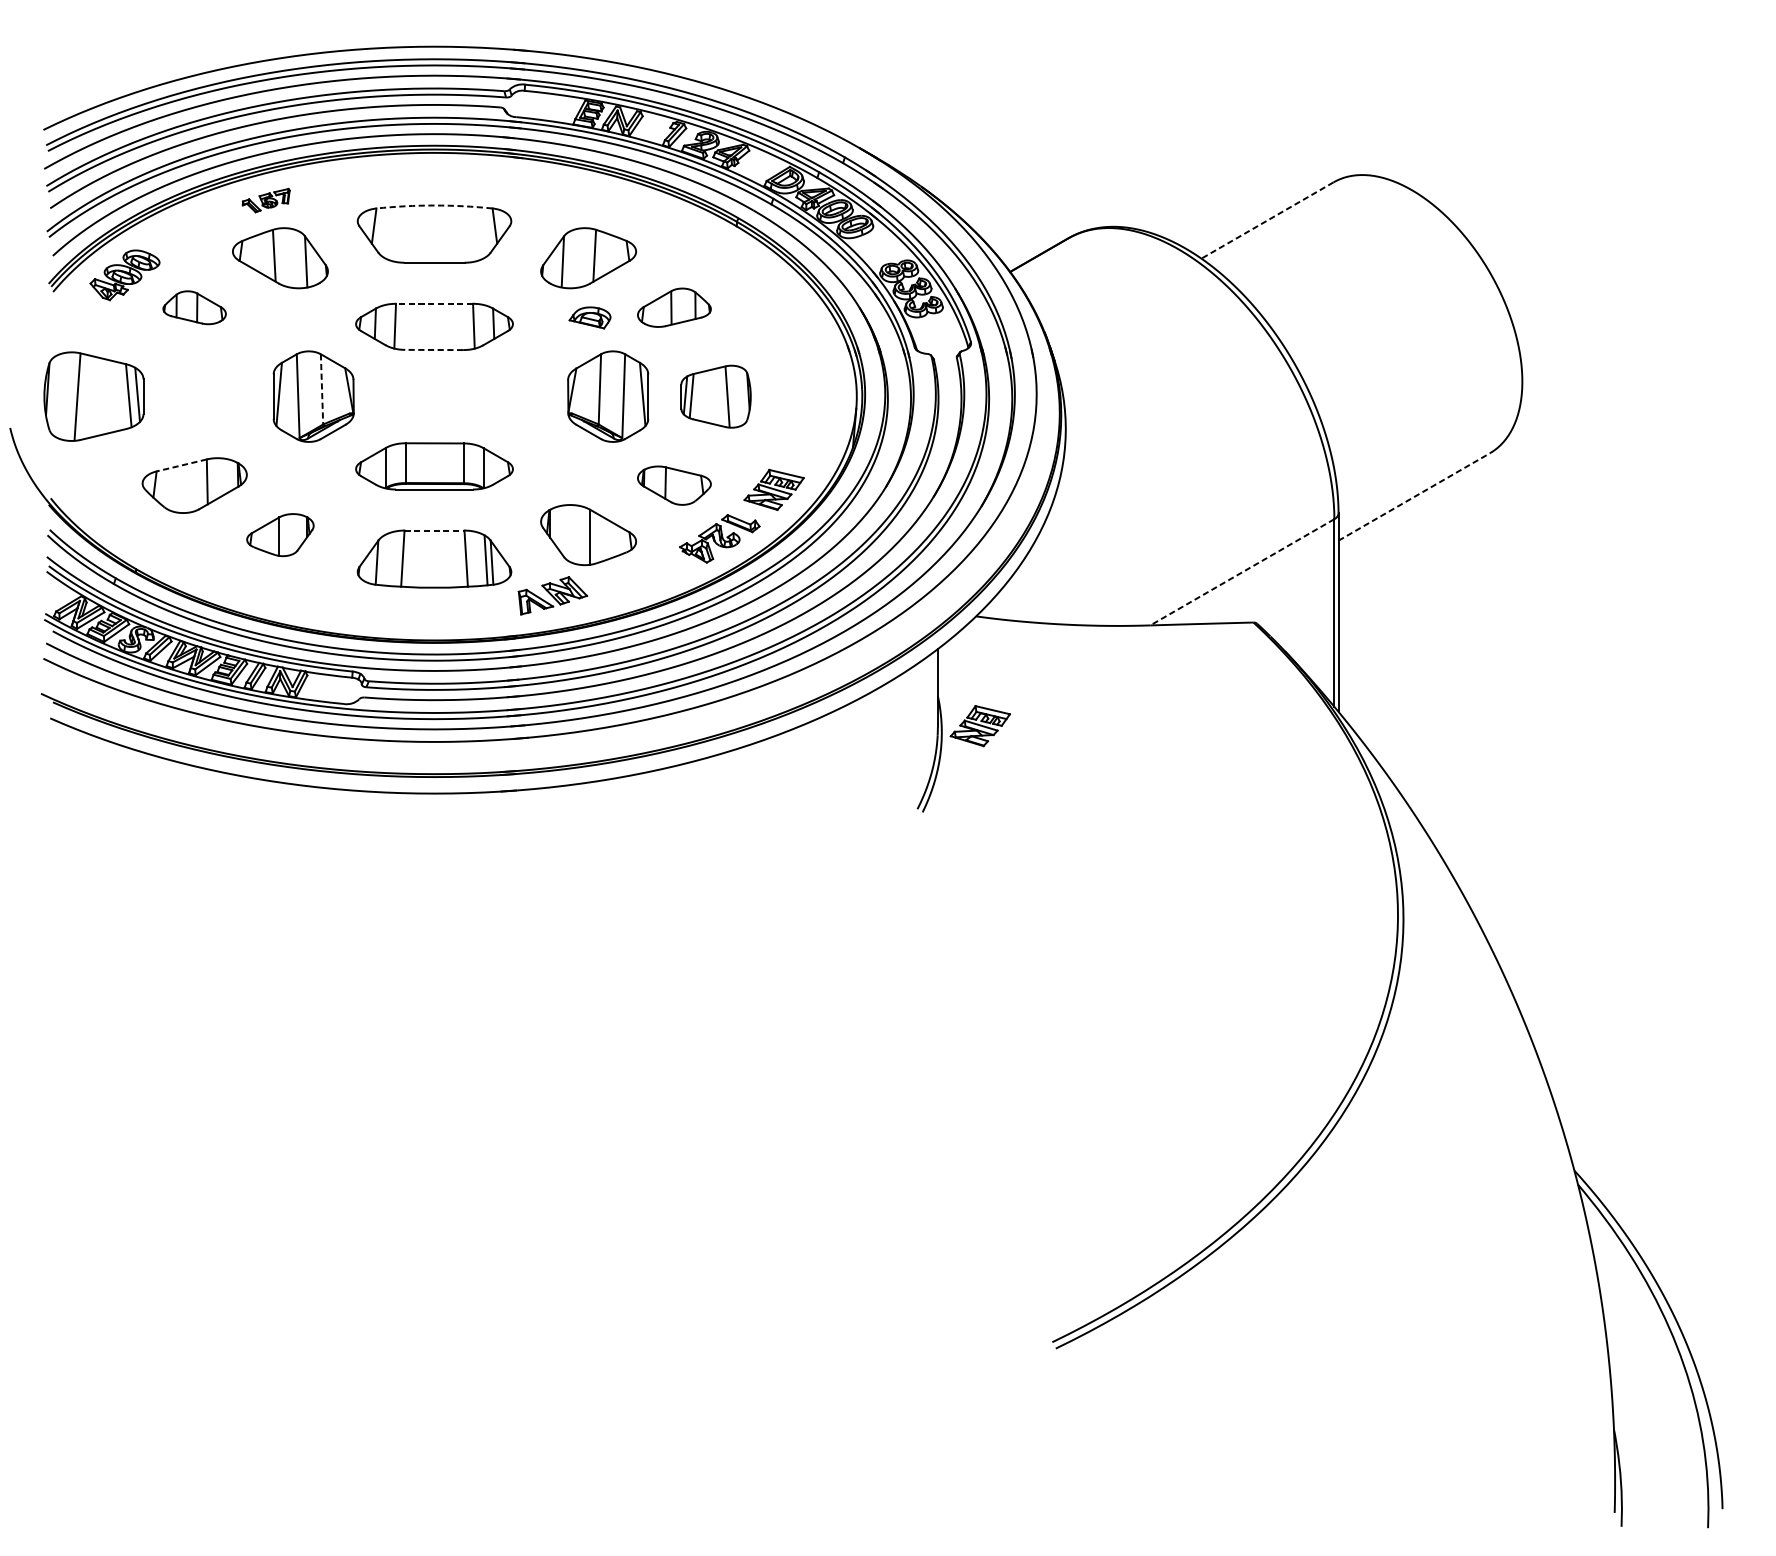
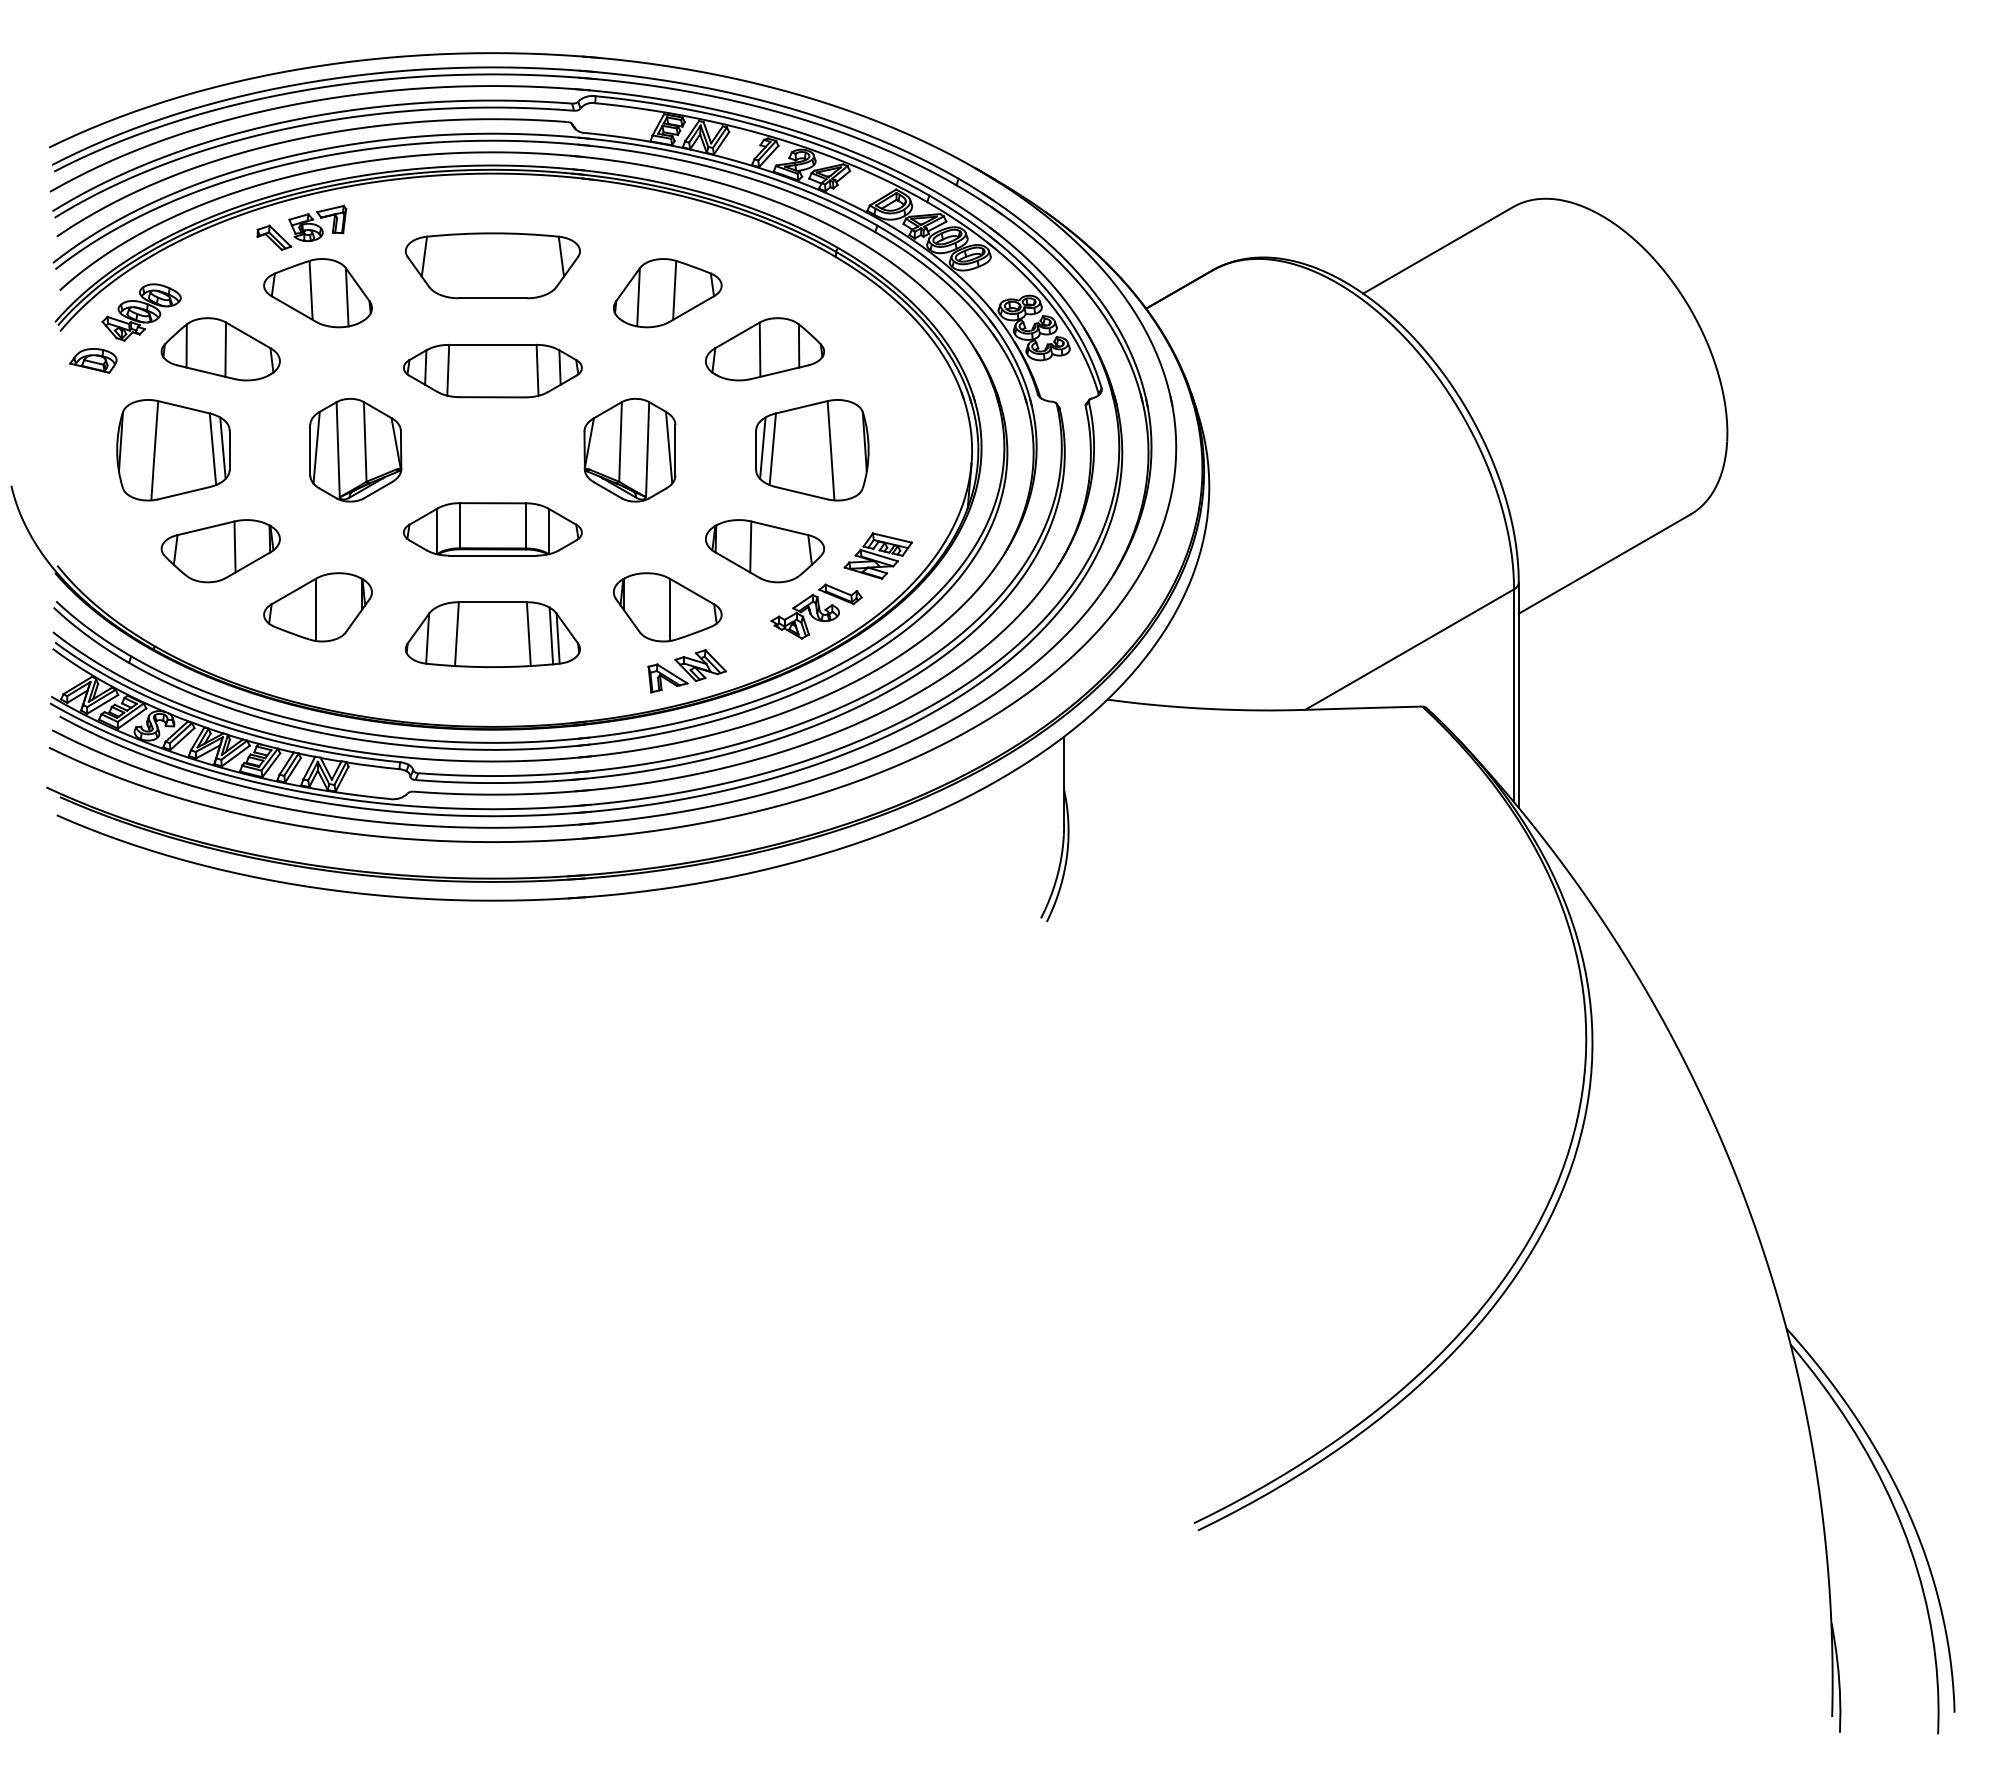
part: (265, 200) -> (301, 227), size x1.67
arc: (434, 205) -> (492, 233), dashed -> solid
line: (1267, 220) -> (1438, 250), dashed -> solid
line: (434, 303) -> (492, 344), dashed -> solid
part: (194, 307) -> (220, 349), size x1.67
part: (674, 307) -> (765, 349), size x1.43
part: (590, 317) -> (93, 360), moved
line: (434, 350) -> (492, 397), dashed -> solid
line: (322, 388) -> (365, 441), dashed -> solid
part: (94, 396) -> (173, 450), moved
part: (607, 396) -> (629, 450), moved
part: (716, 396) -> (812, 450), size x1.43
line: (181, 465) -> (205, 528), dashed -> solid
part: (674, 485) -> (765, 551), size x1.43
line: (1414, 496) -> (1605, 563), dashed -> solid
line: (435, 530) -> (493, 602), dashed -> solid
part: (279, 535) -> (317, 607), size x1.43
line: (1242, 572) -> (1409, 649), dashed -> solid
part: (552, 596) -> (686, 671), moved
part: (979, 725) -> (1111, 823), removed

